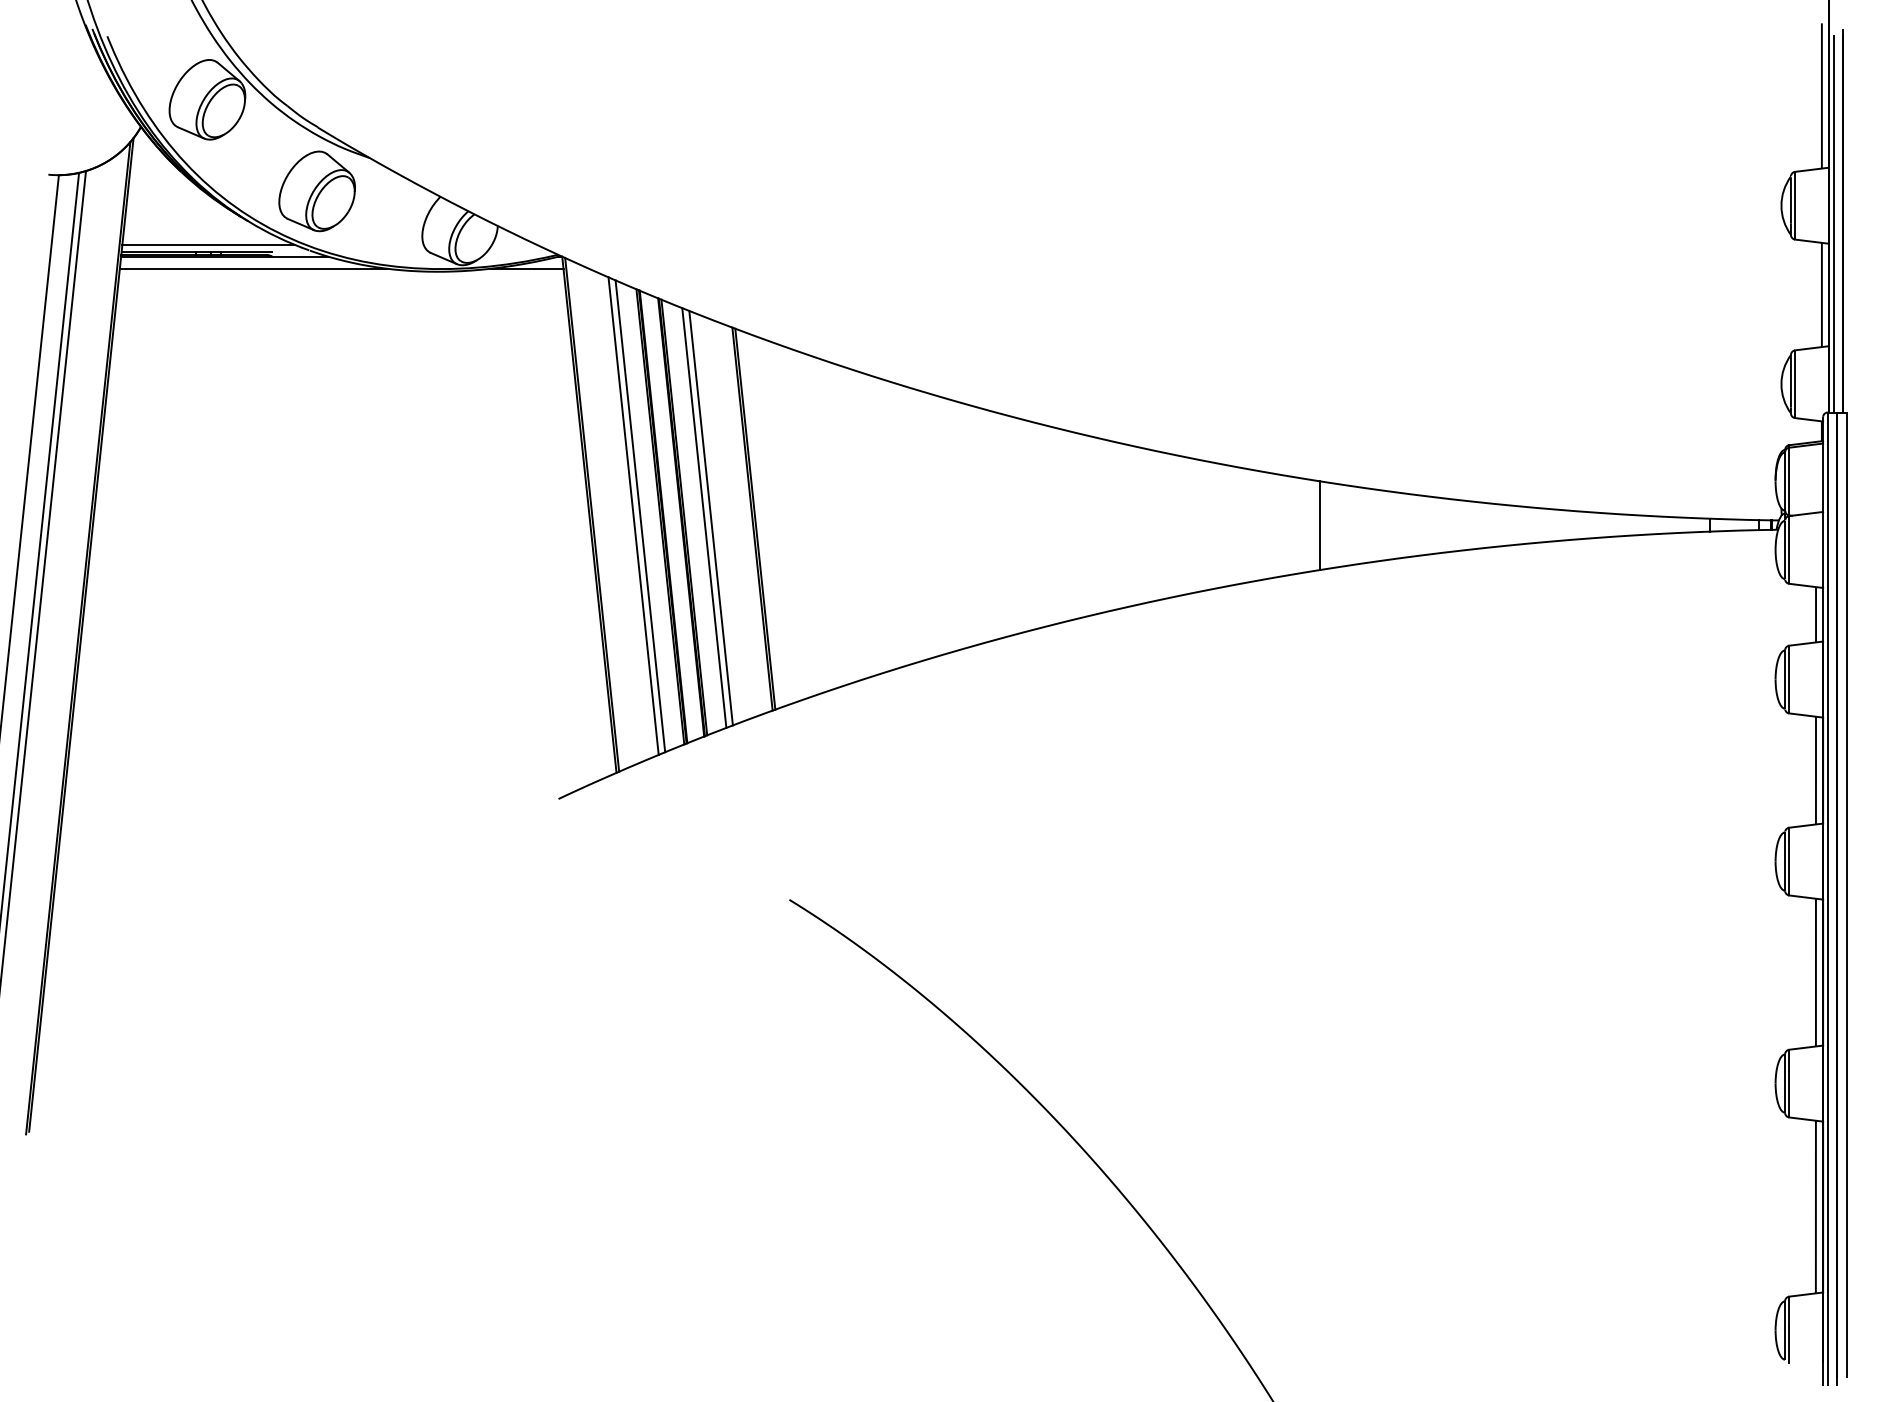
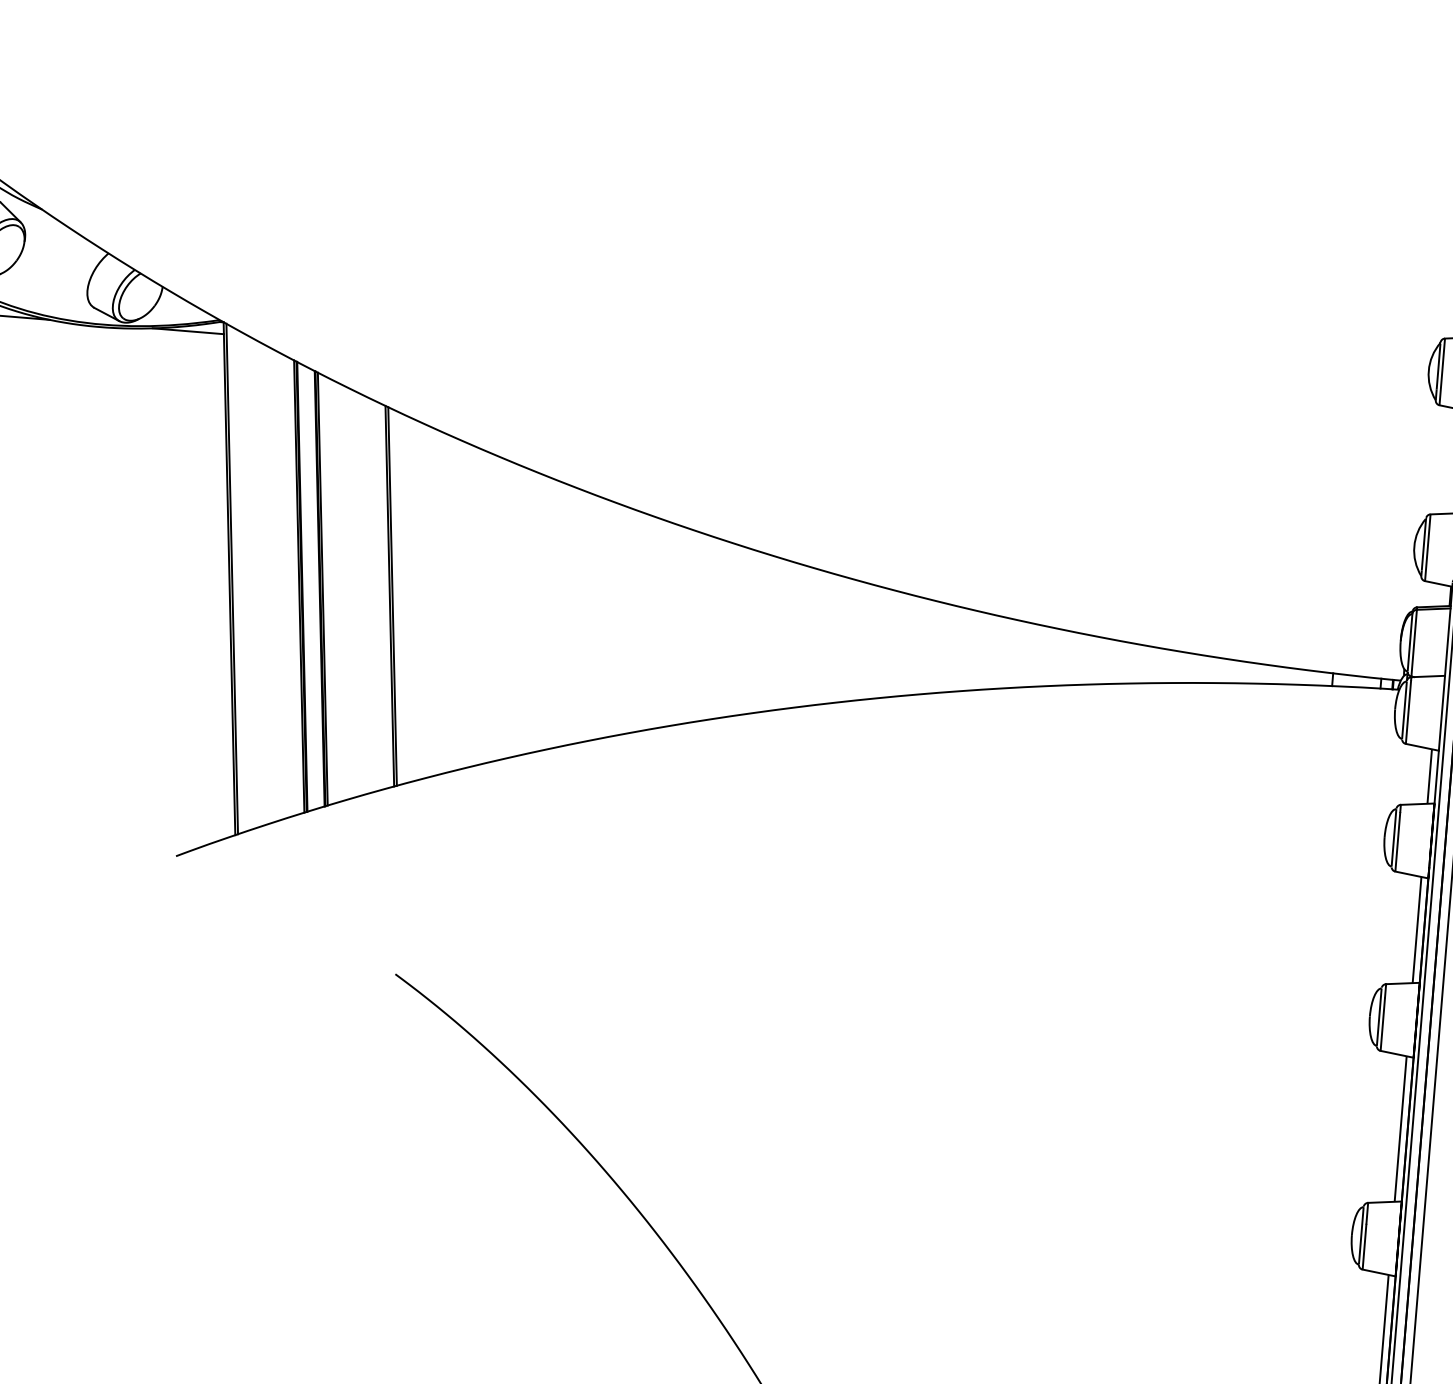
line: (633, 515) -> (272, 583), removed
line: (640, 516) -> (279, 584), removed
line: (704, 517) -> (342, 590), removed
line: (710, 517) -> (348, 591), removed
line: (1319, 525) -> (947, 648), removed

